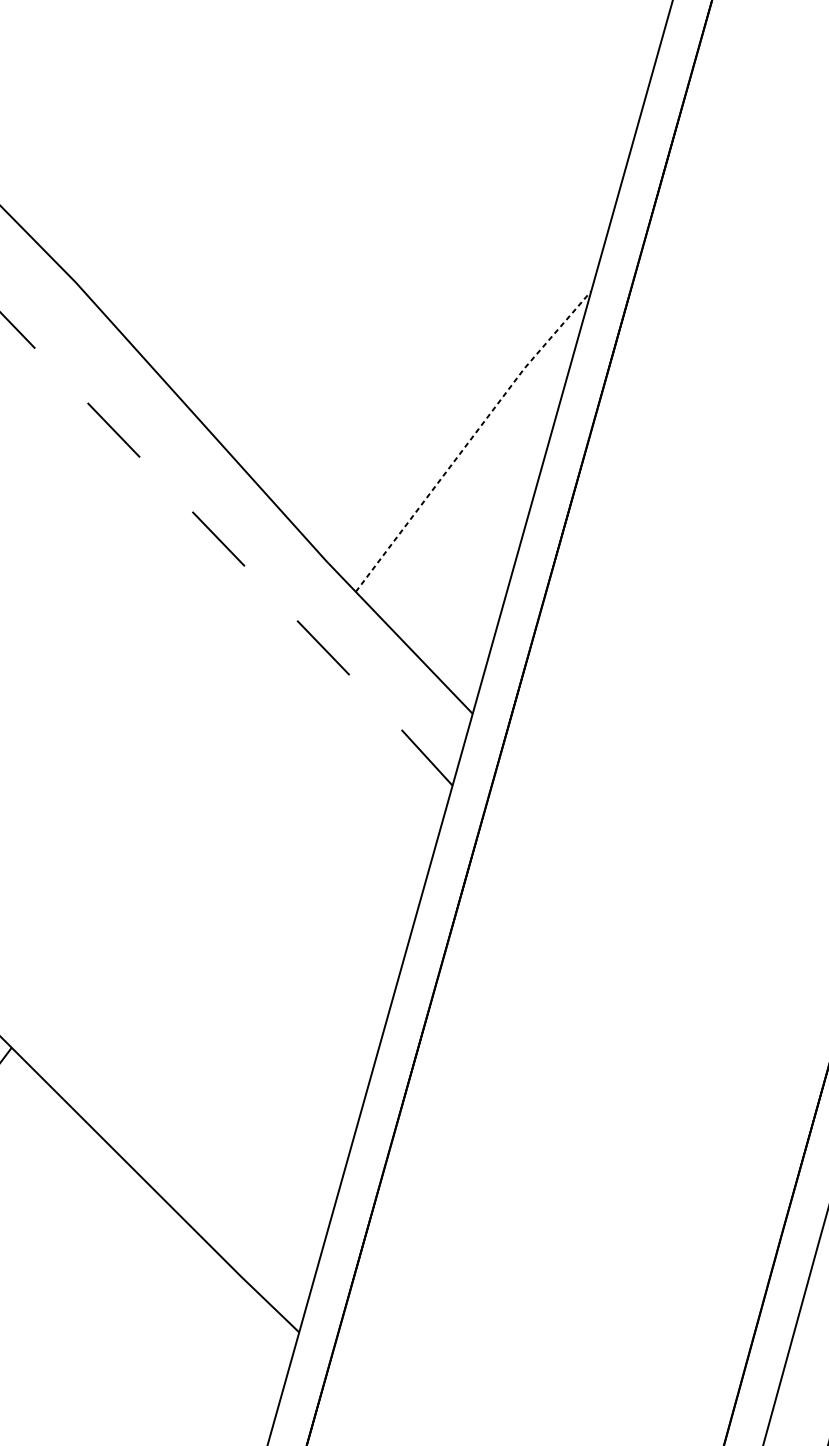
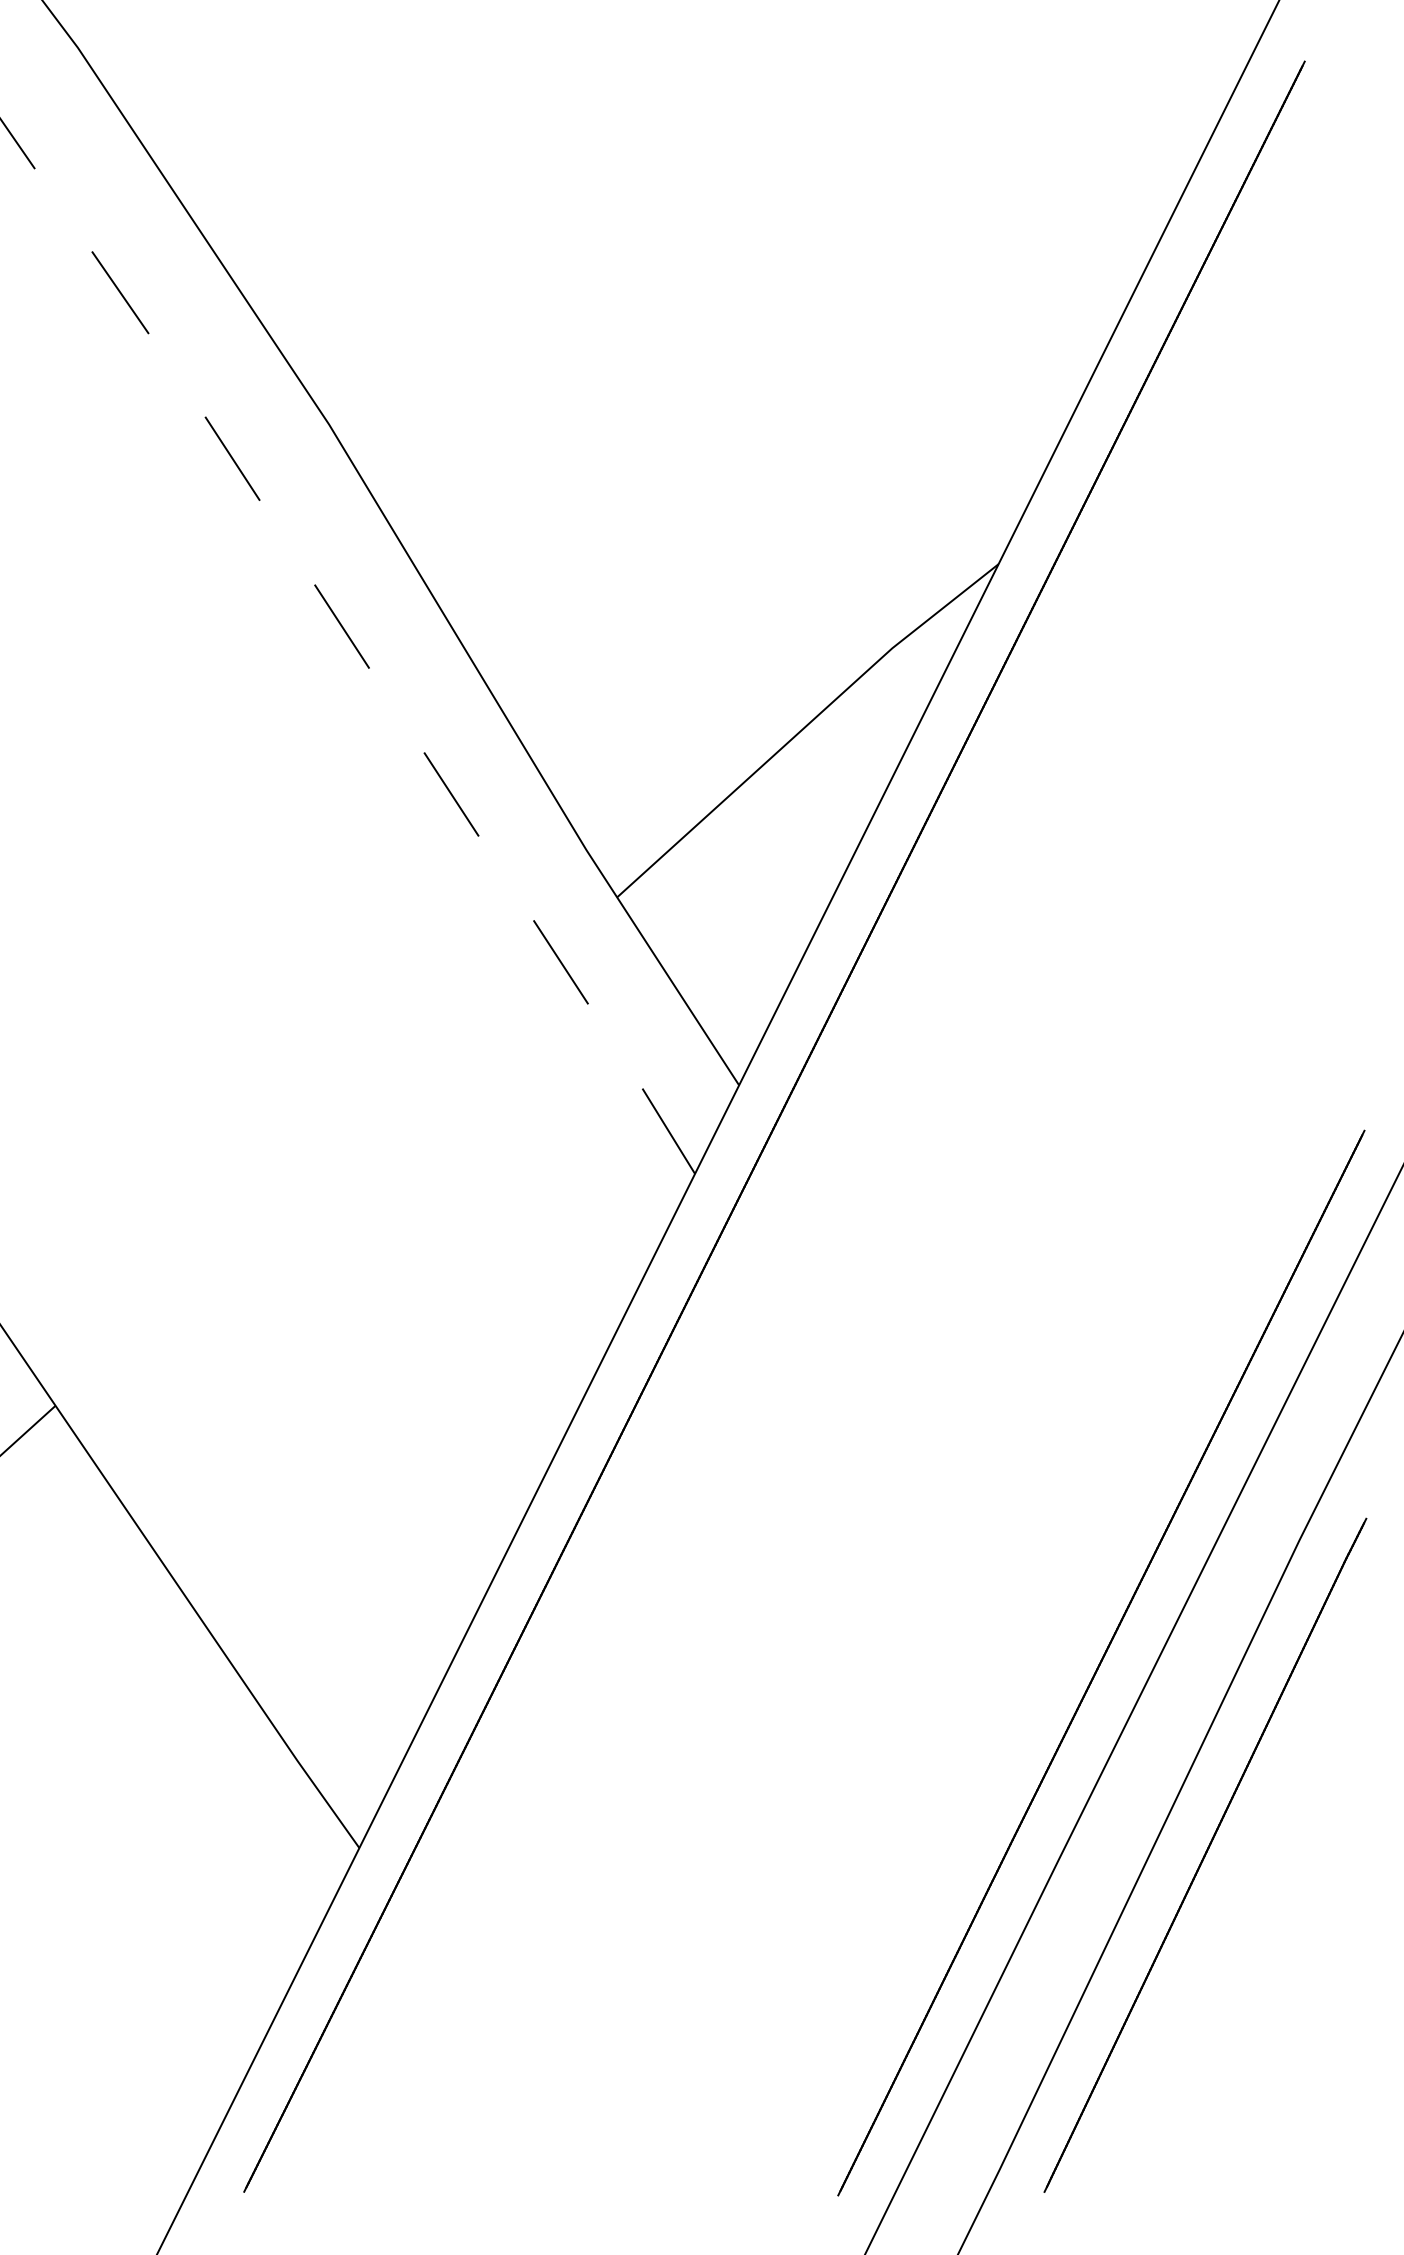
line: (471, 438) -> (805, 726), dashed -> solid

